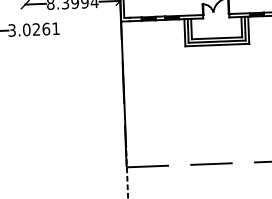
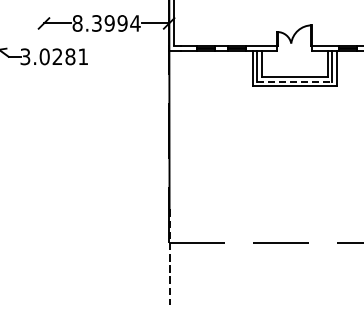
text: (46, 28) -> (70, 56), 3.0261 -> 3.0281
line: (217, 41) -> (294, 81), solid -> dashed

